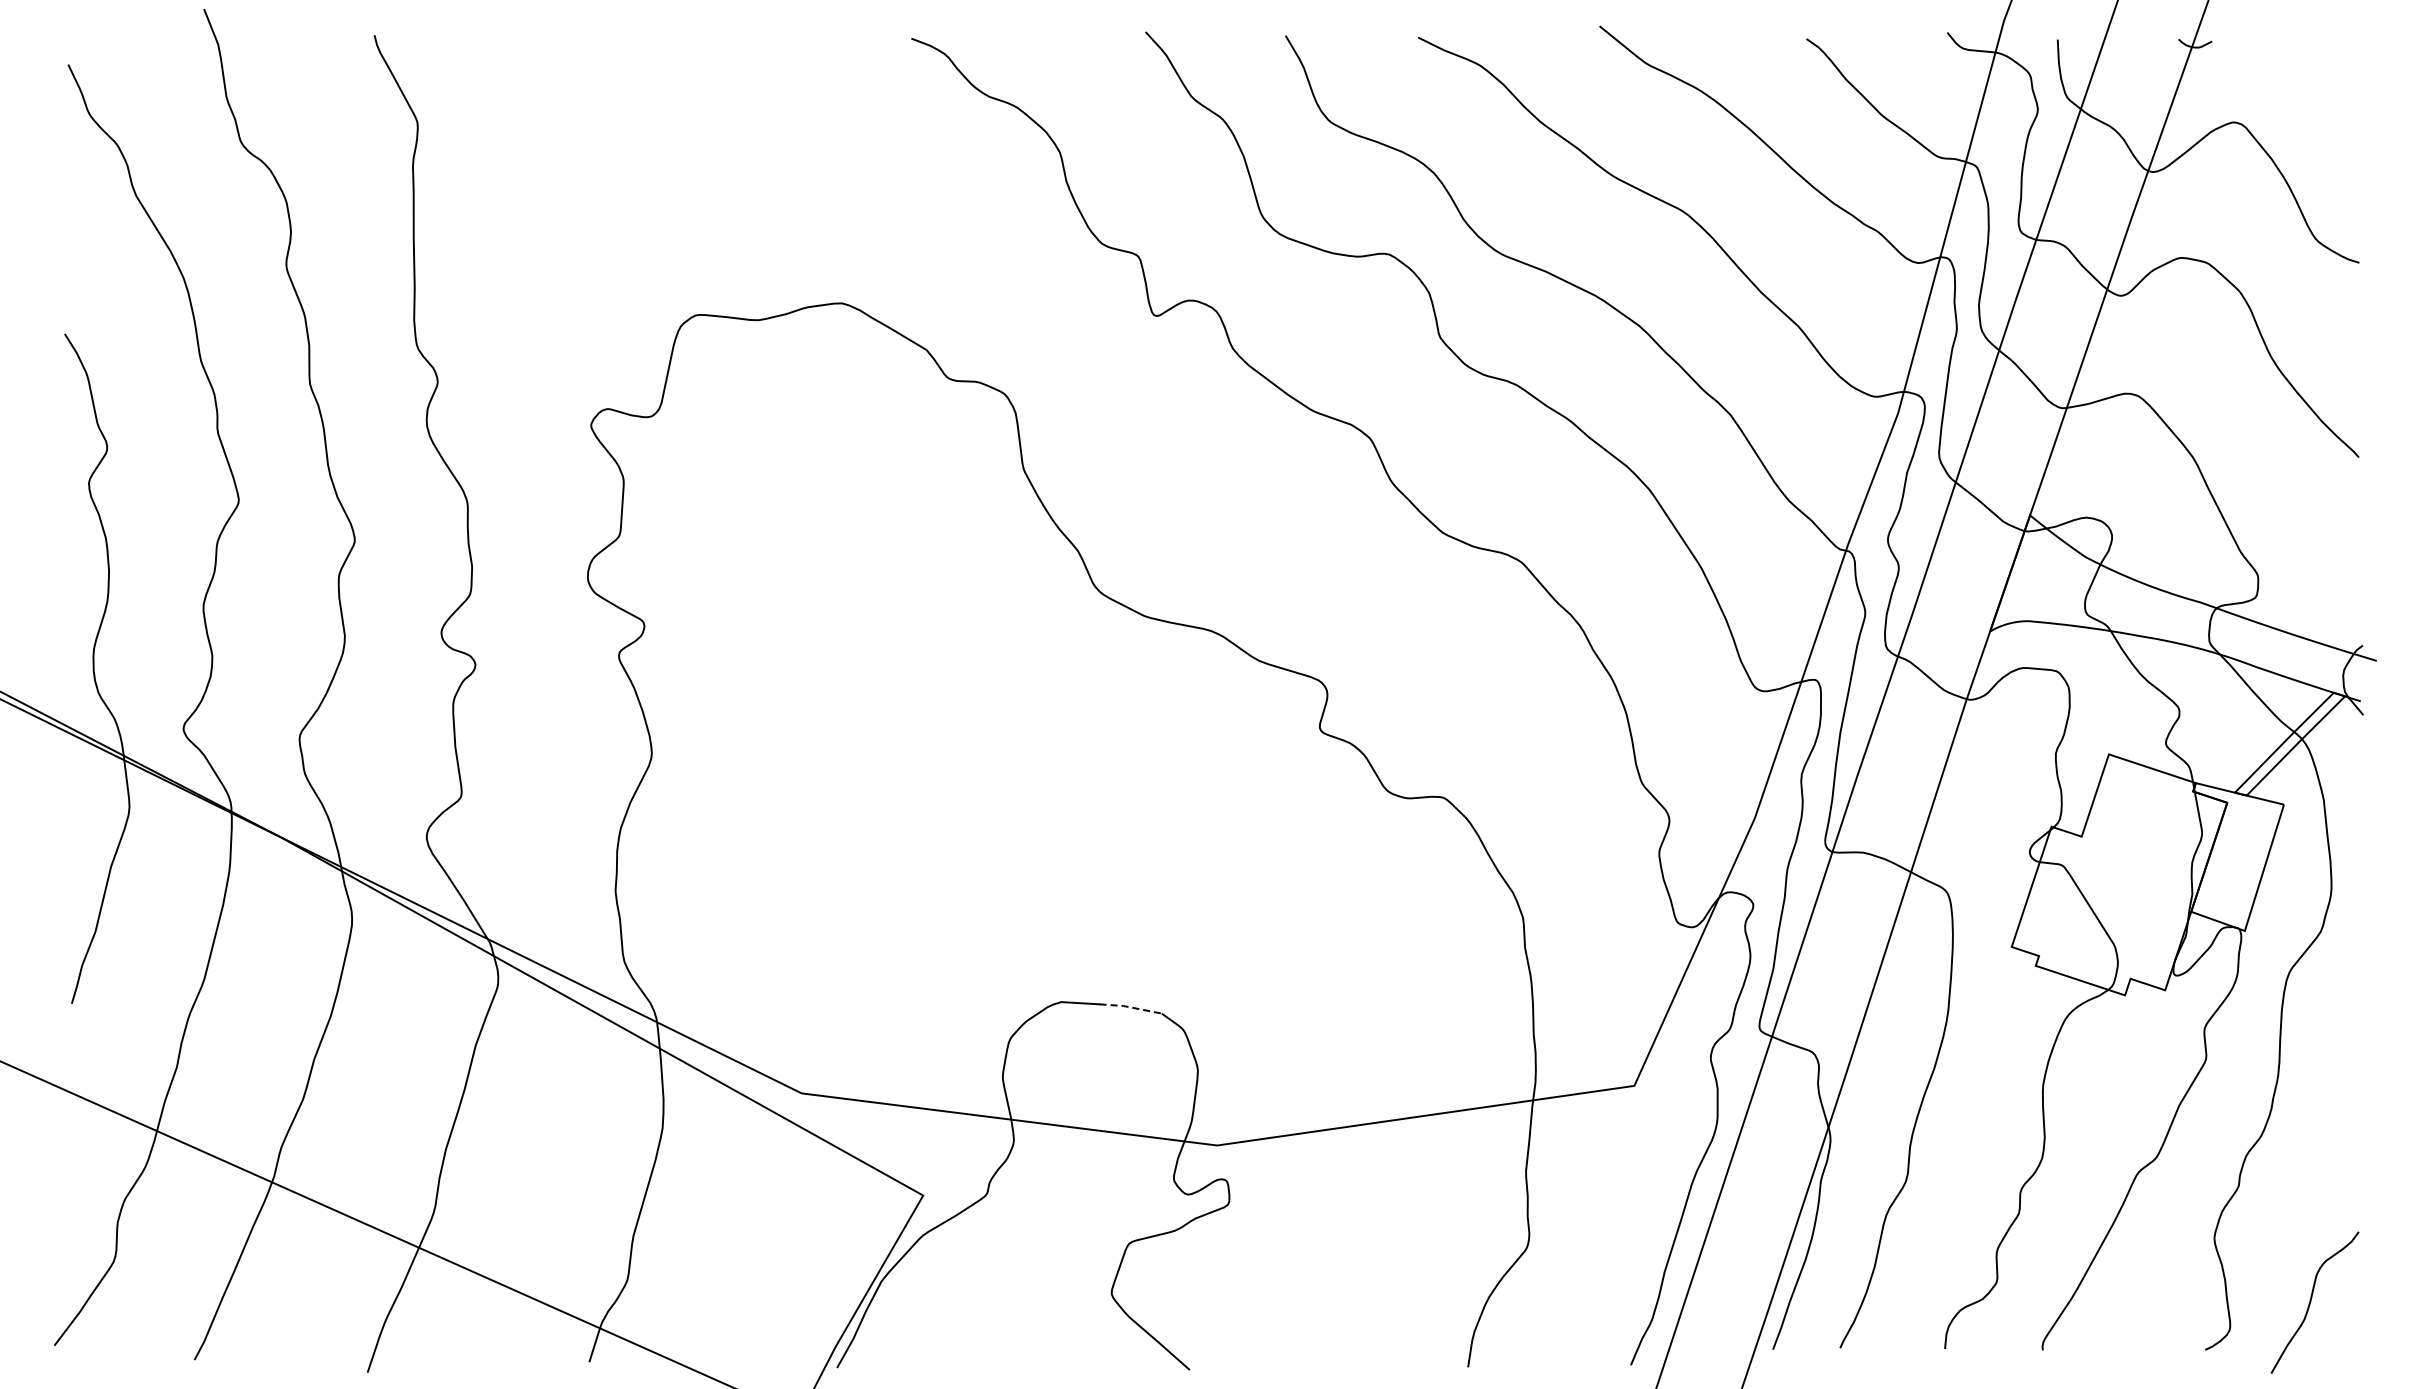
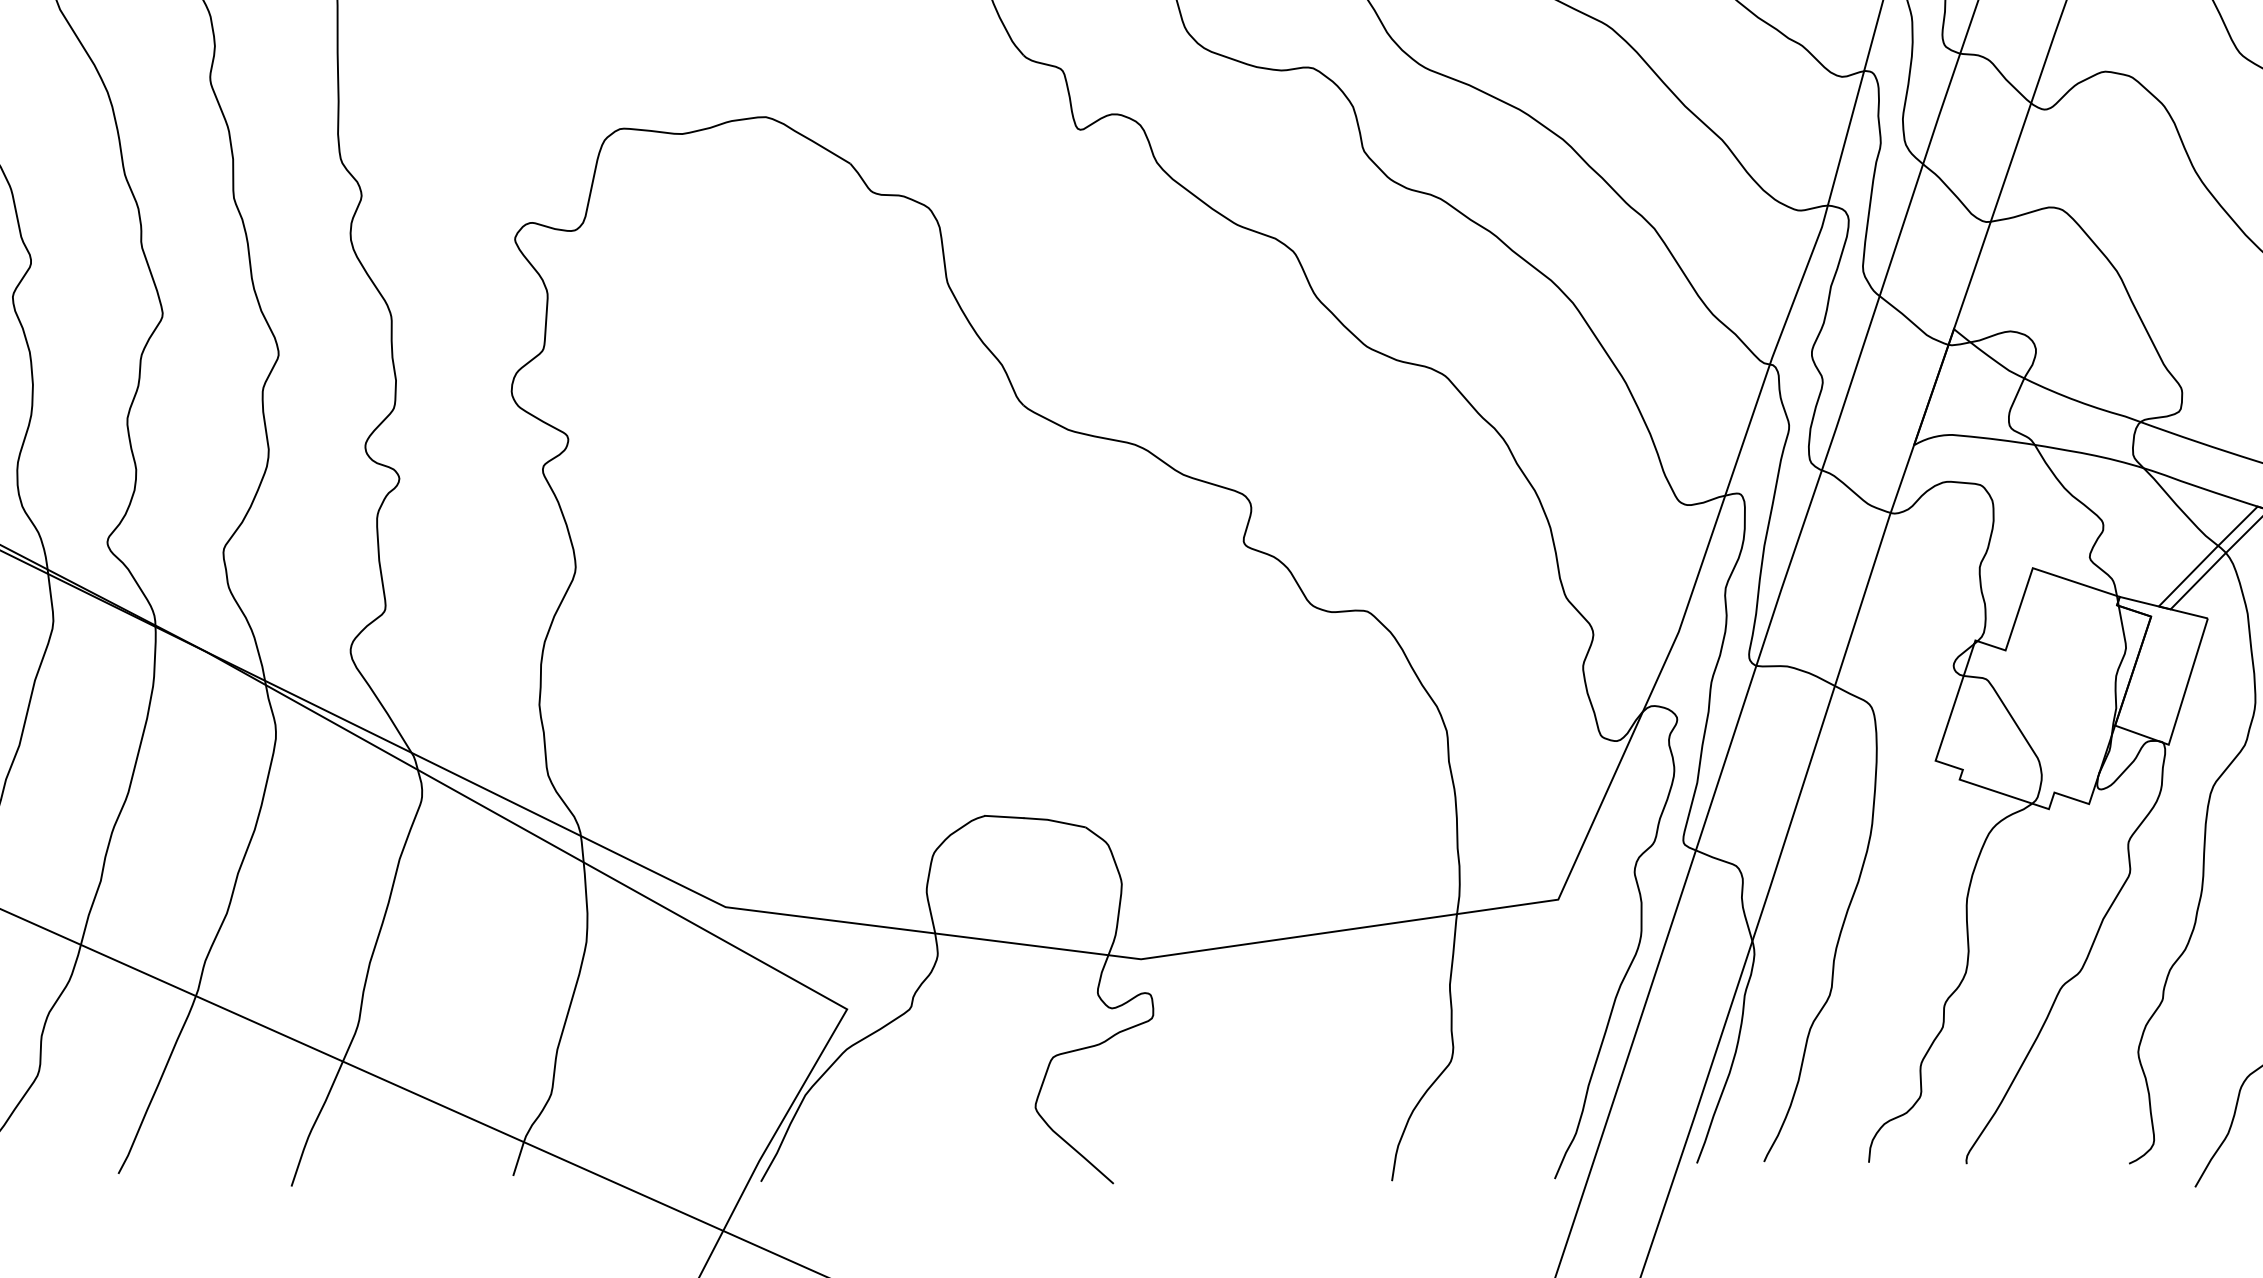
line: (1130, 1007) -> (1054, 821), dashed -> solid

